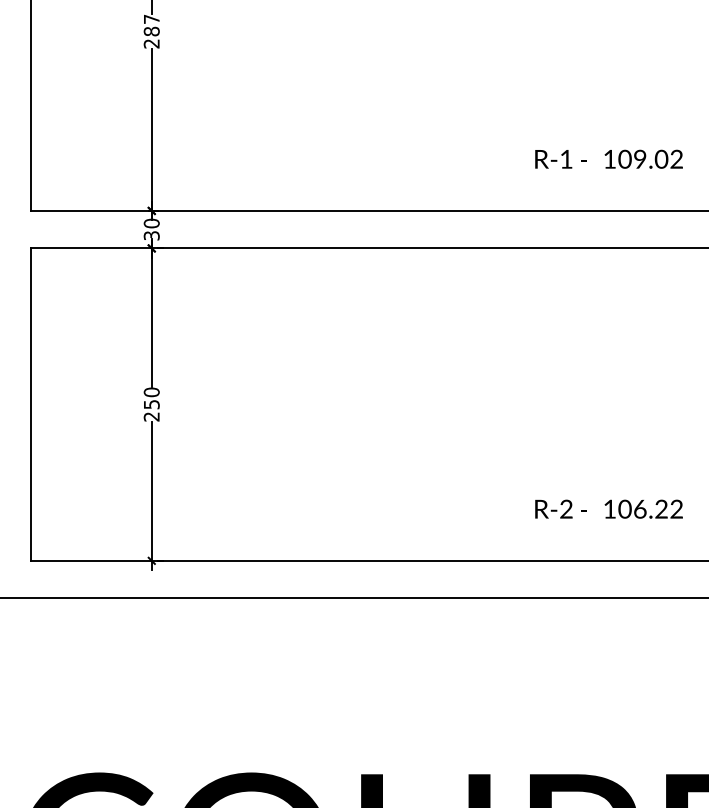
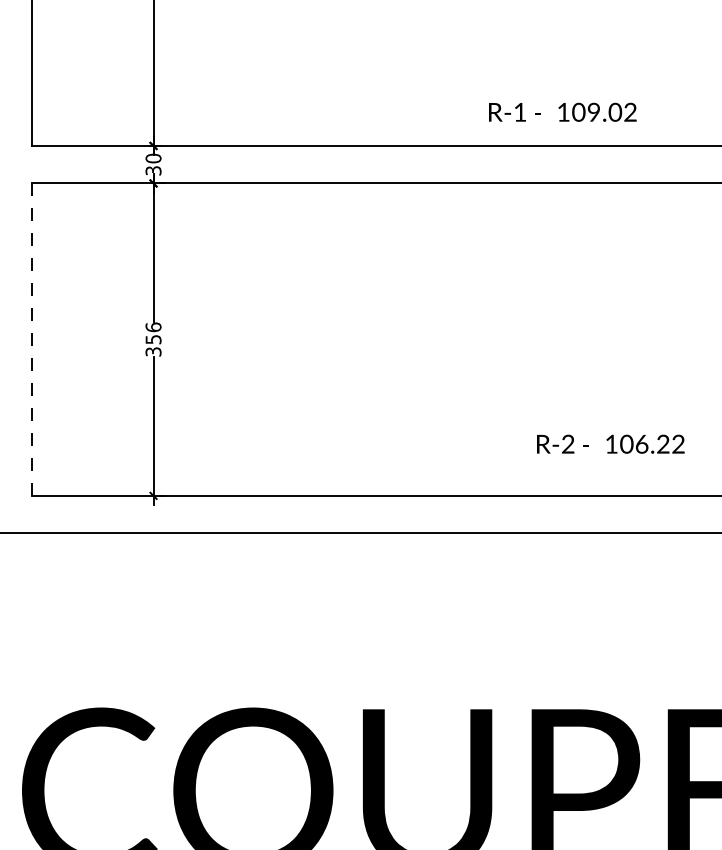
text: (608, 158) -> (562, 111), moved
text: (151, 404) -> (153, 339), 250 -> 356
line: (30, 405) -> (32, 340), solid -> dashed

